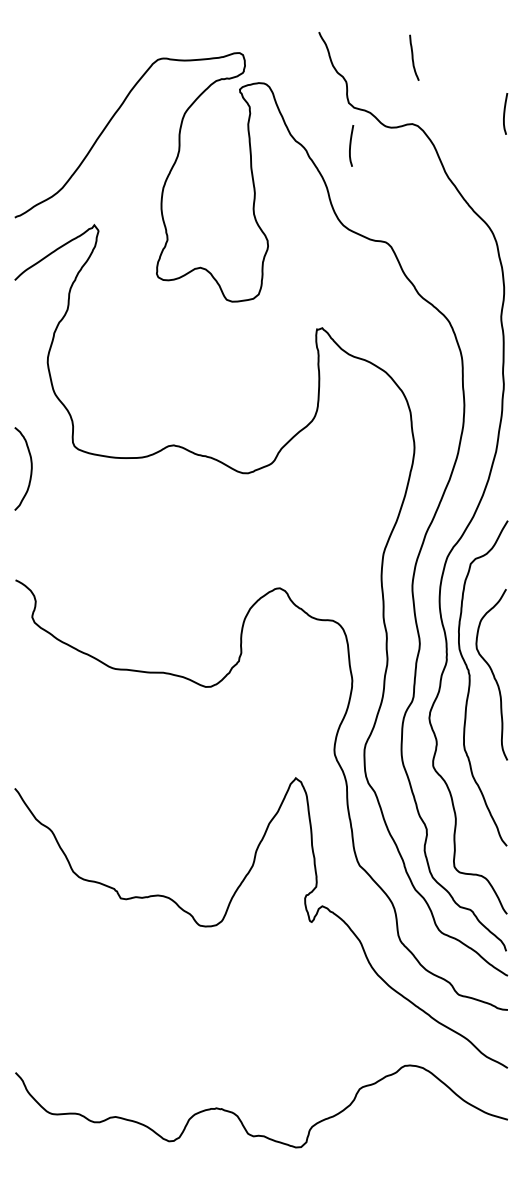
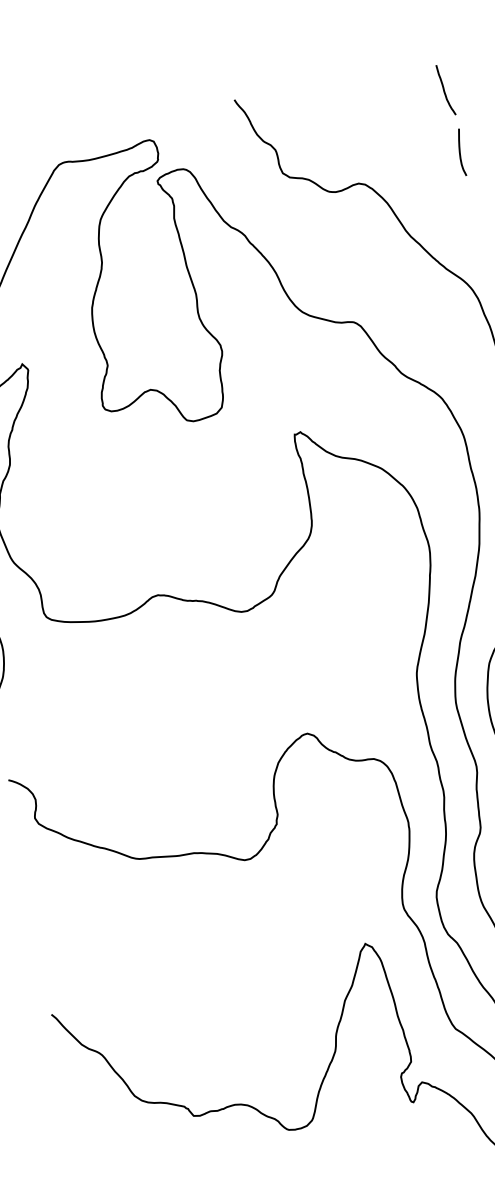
curve: (413, 57) -> (444, 89), moved
curve: (351, 145) -> (294, 220), removed

